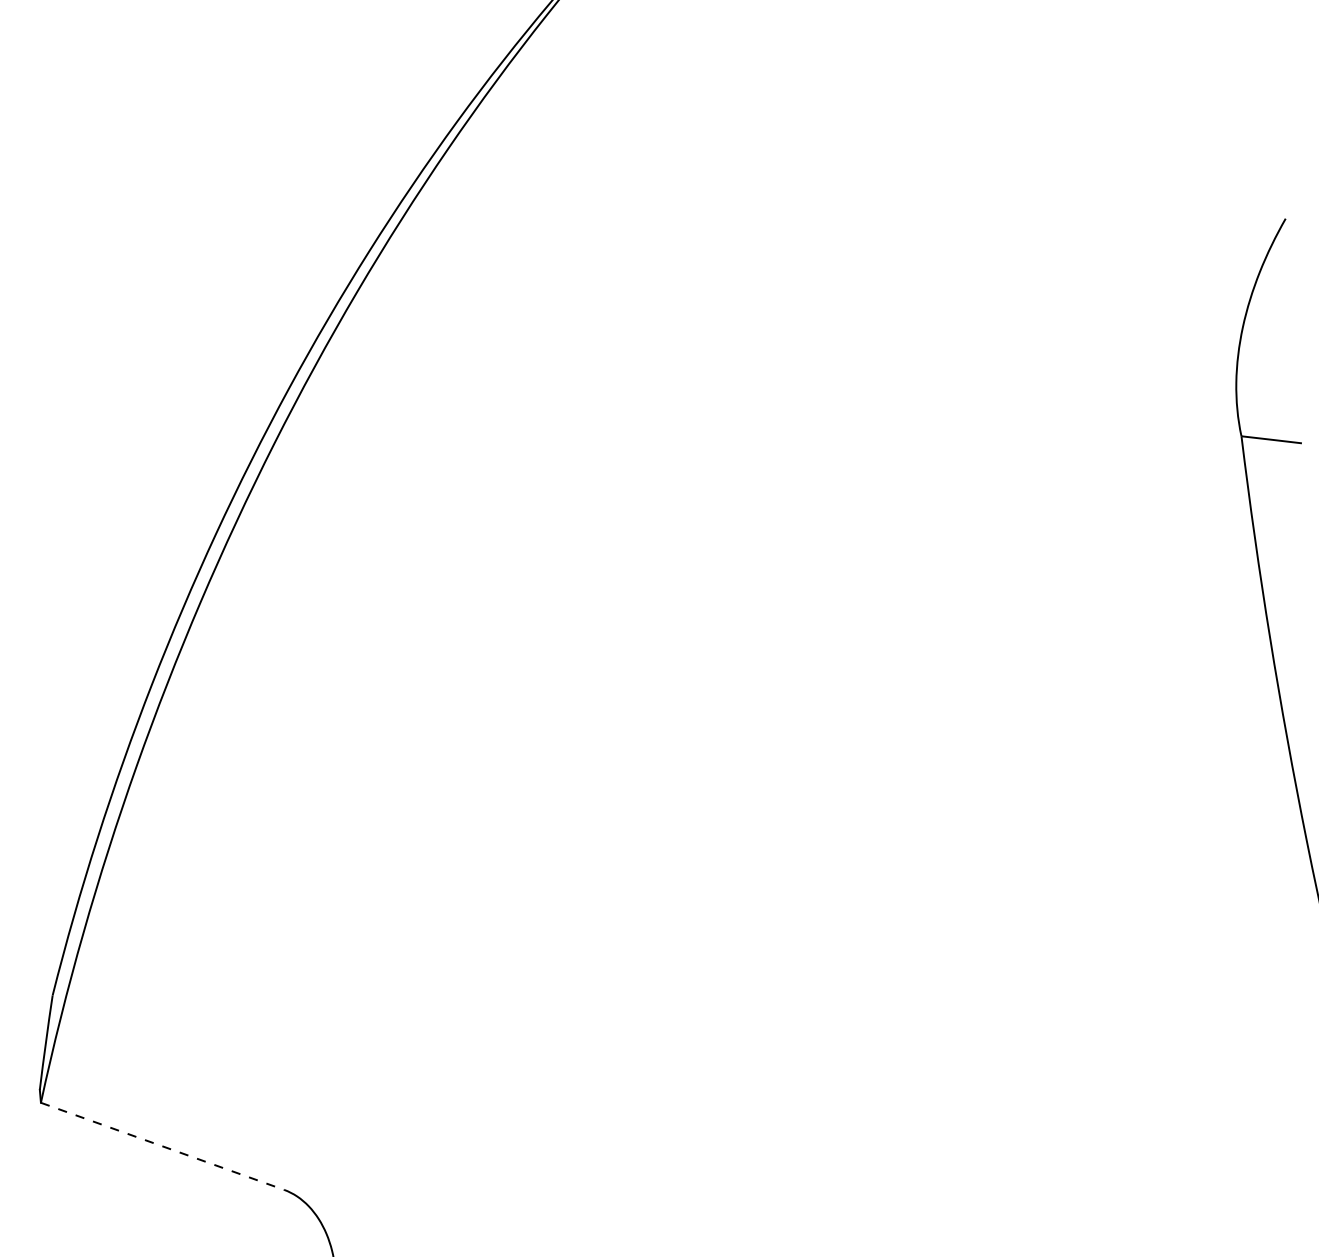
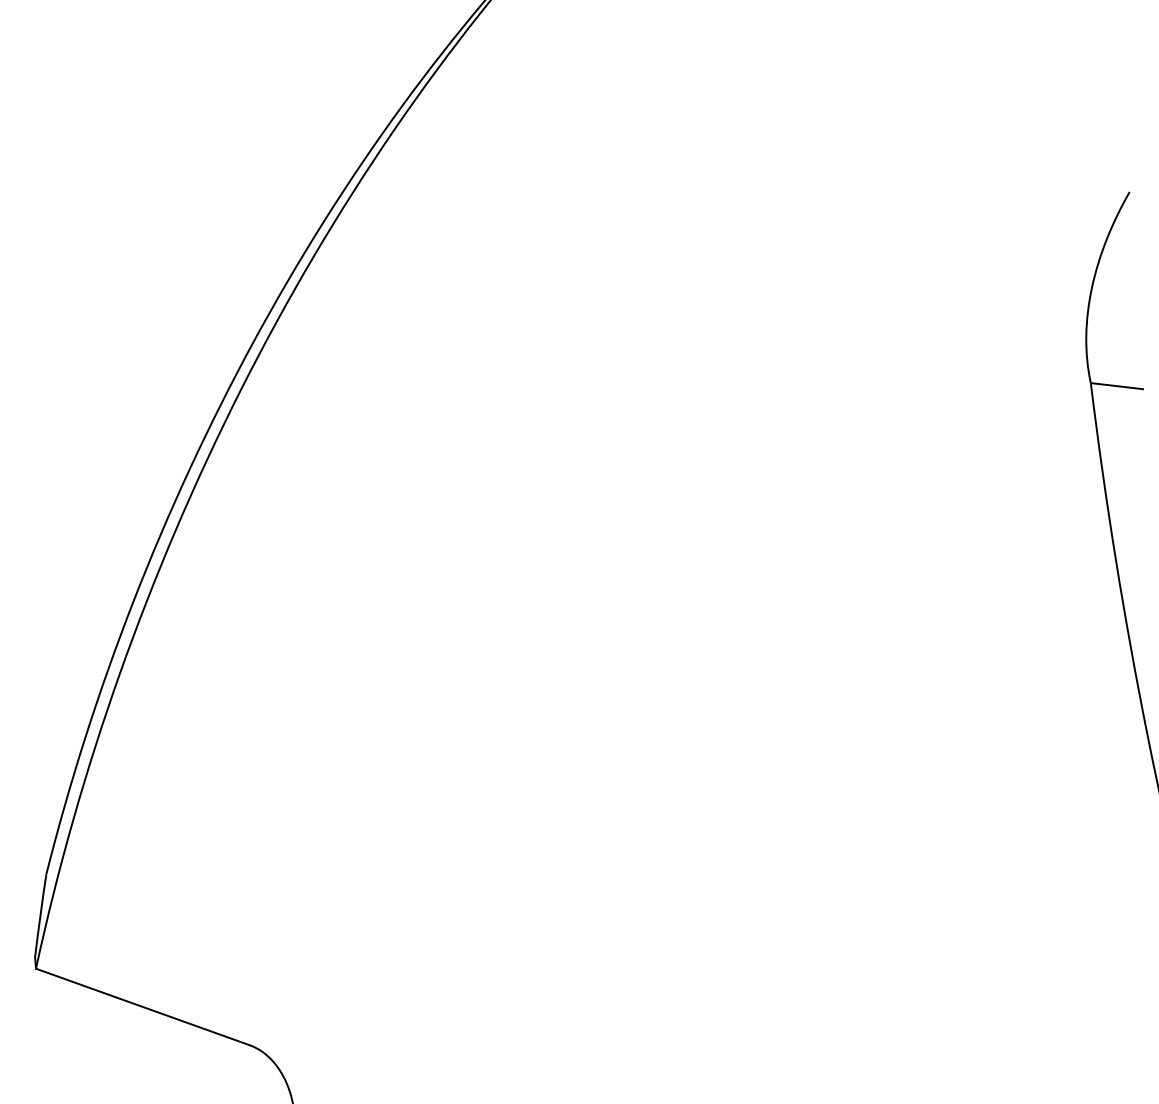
line: (163, 1146) -> (143, 1007), dashed -> solid

